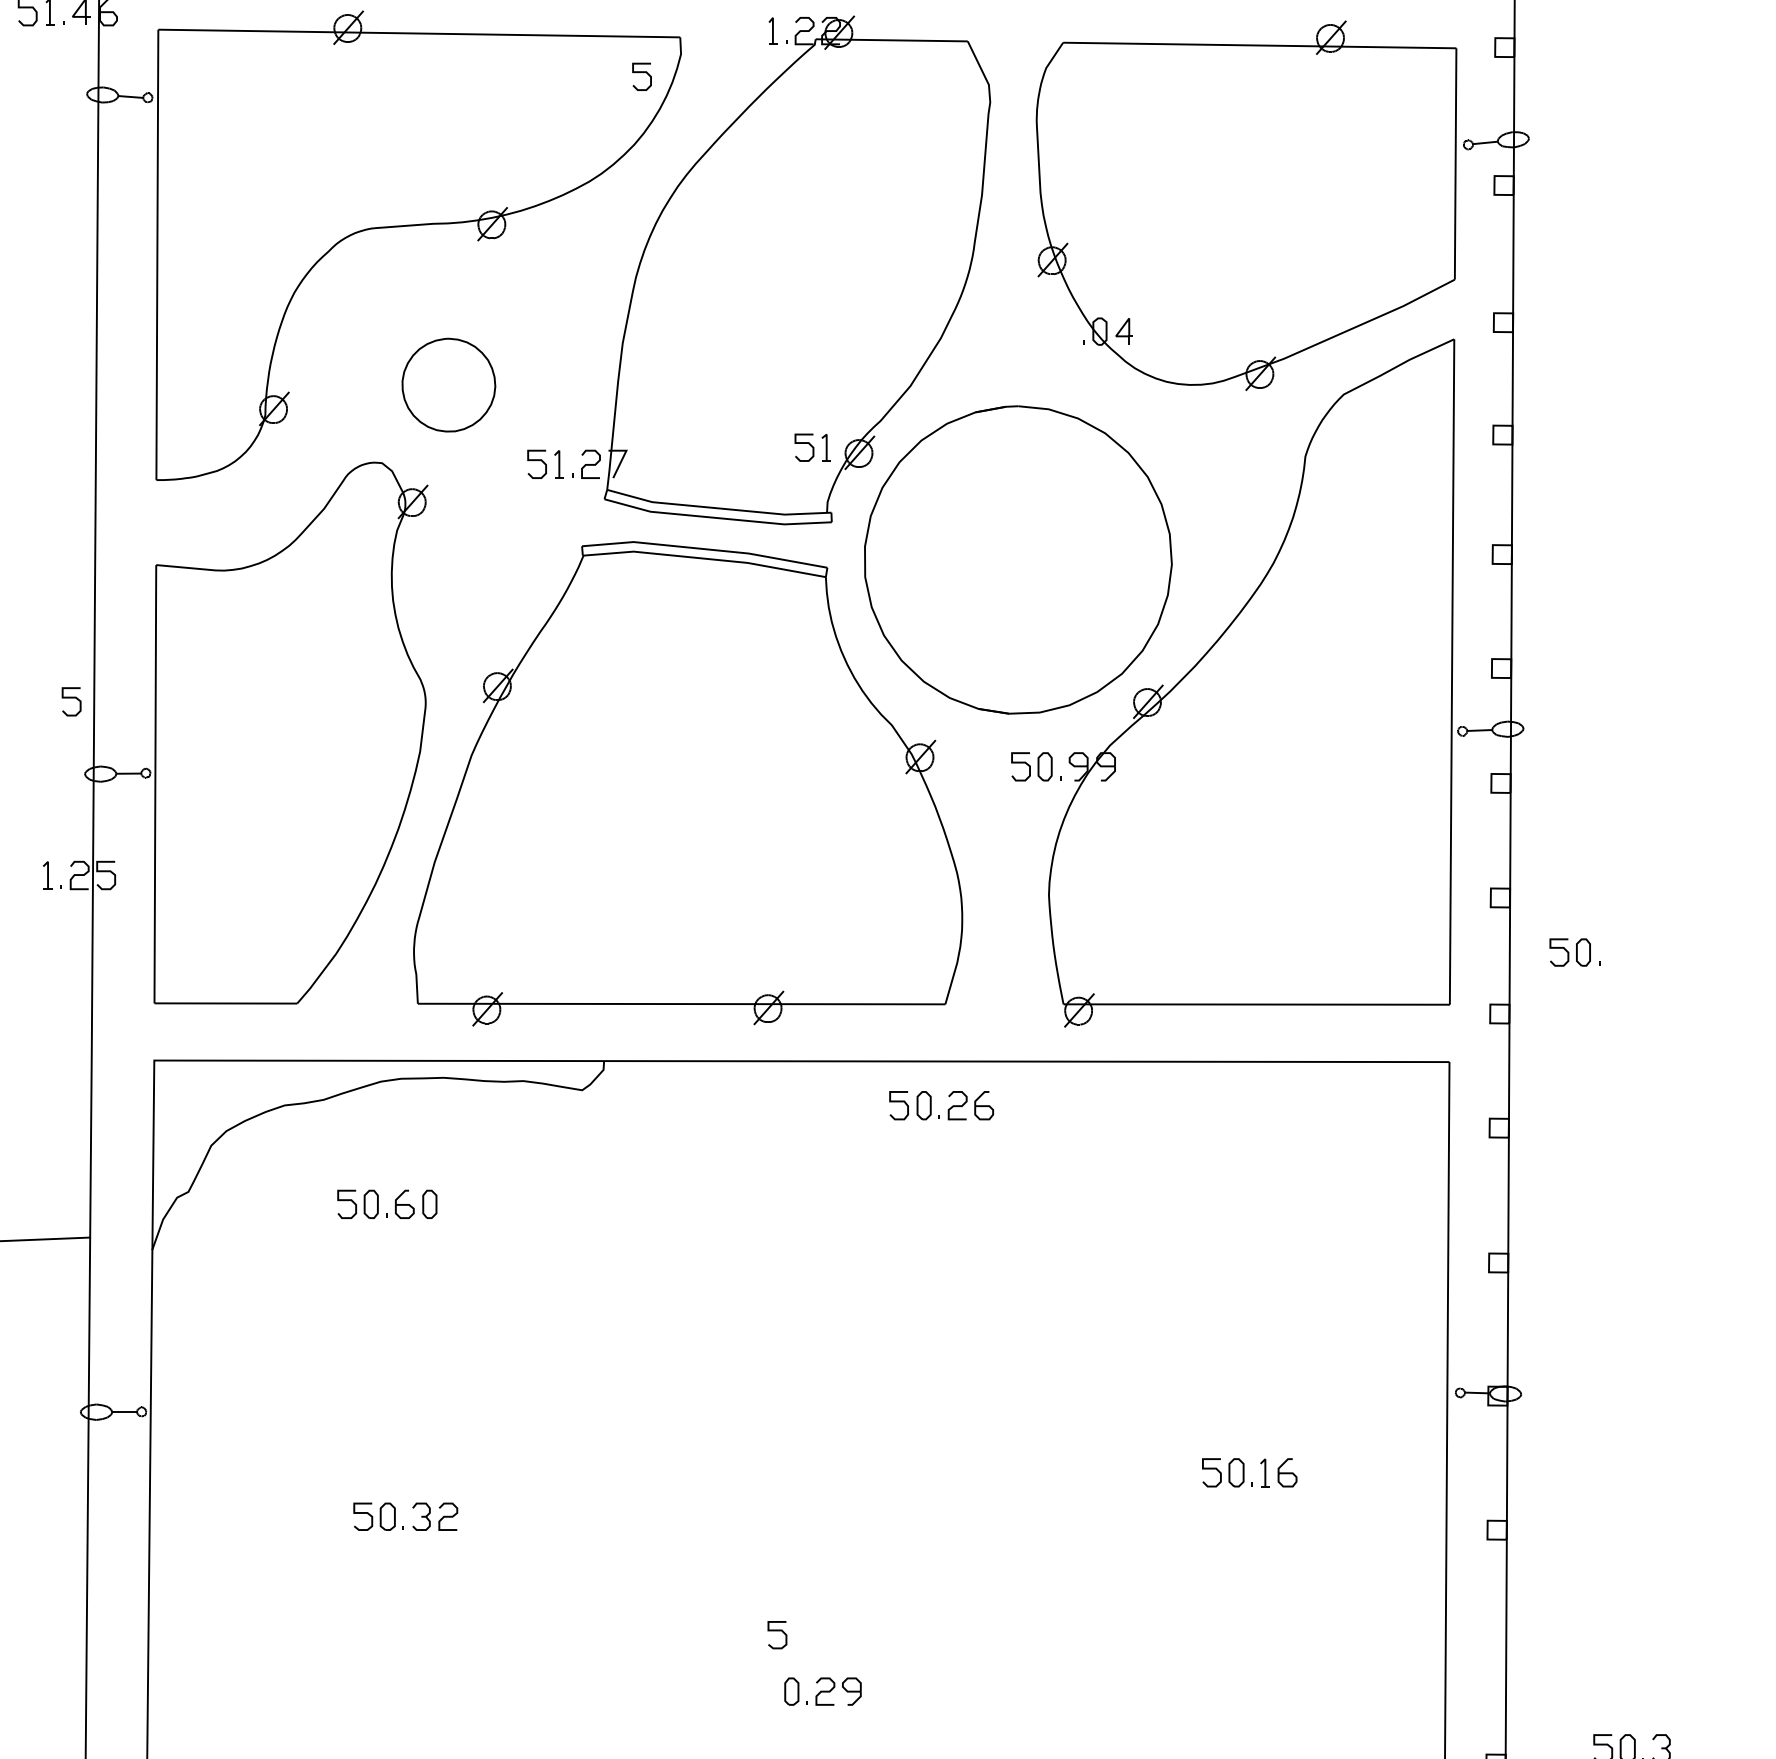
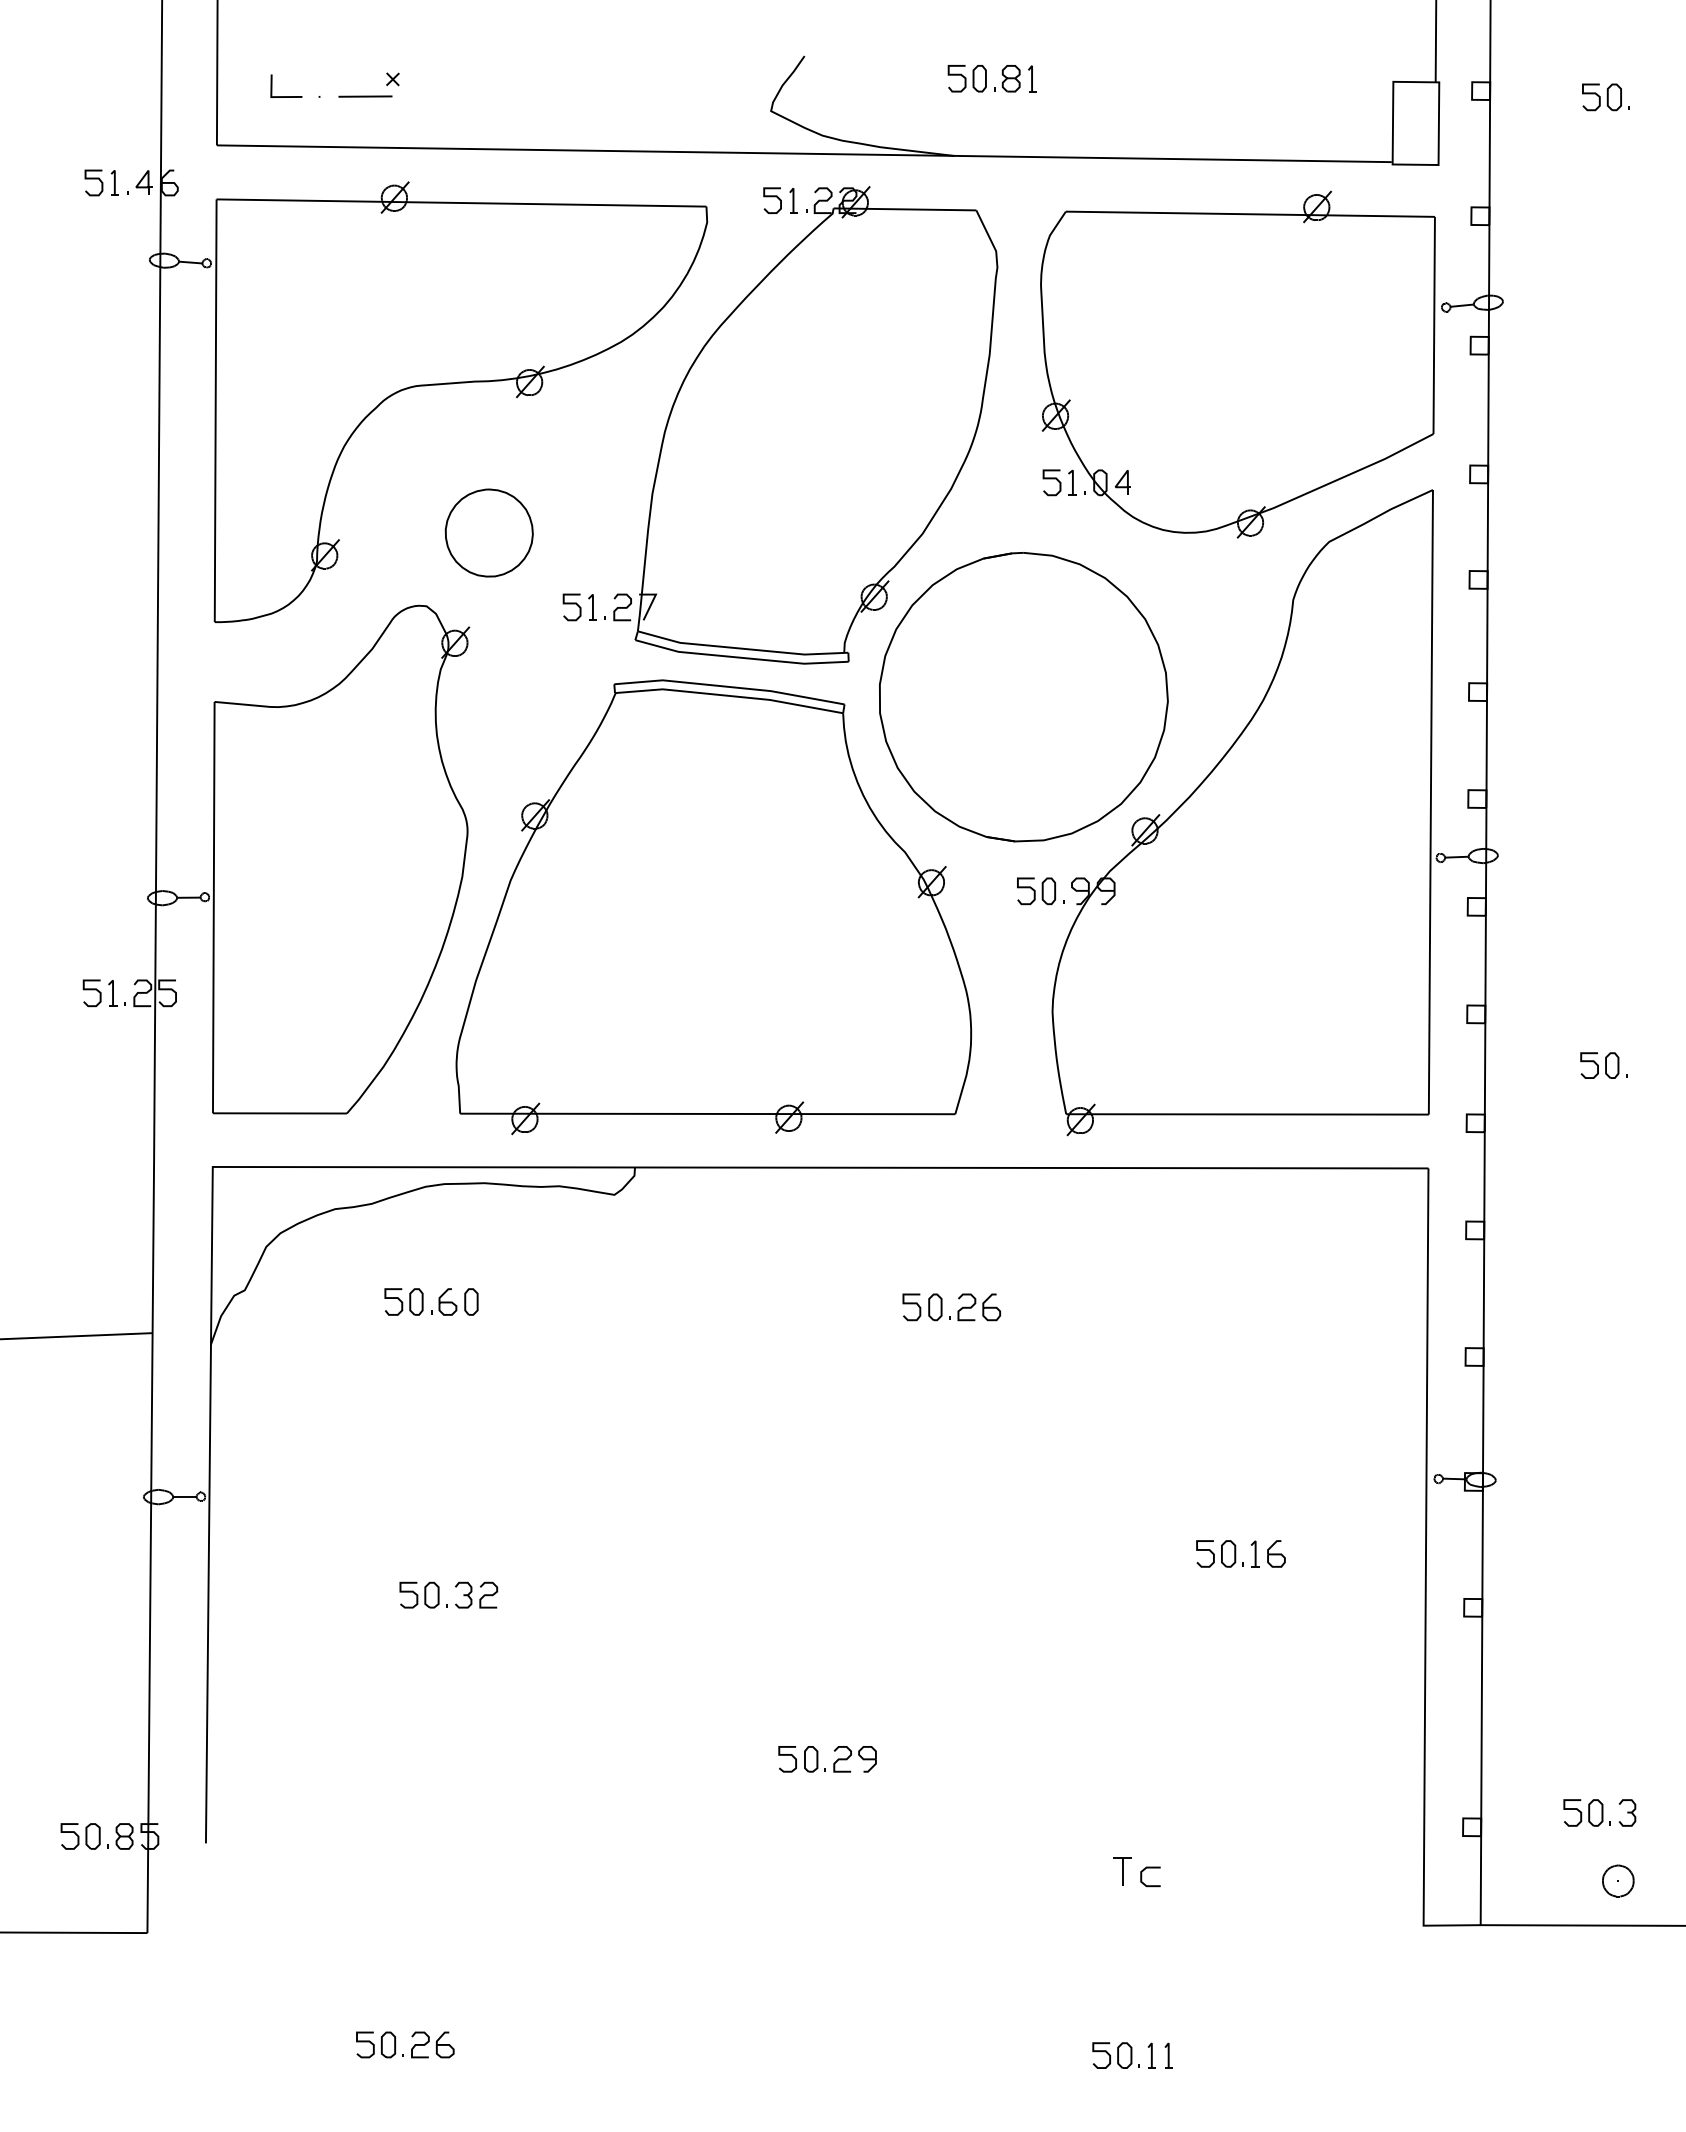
curve: (641, 73) -> (772, 197), moved
part: (812, 447) -> (1059, 482), moved
curve: (70, 698) -> (91, 990), moved
part: (1574, 952) -> (1603, 1065), moved
part: (947, 1109) -> (957, 1310), moved
curve: (777, 1631) -> (787, 1755), moved

